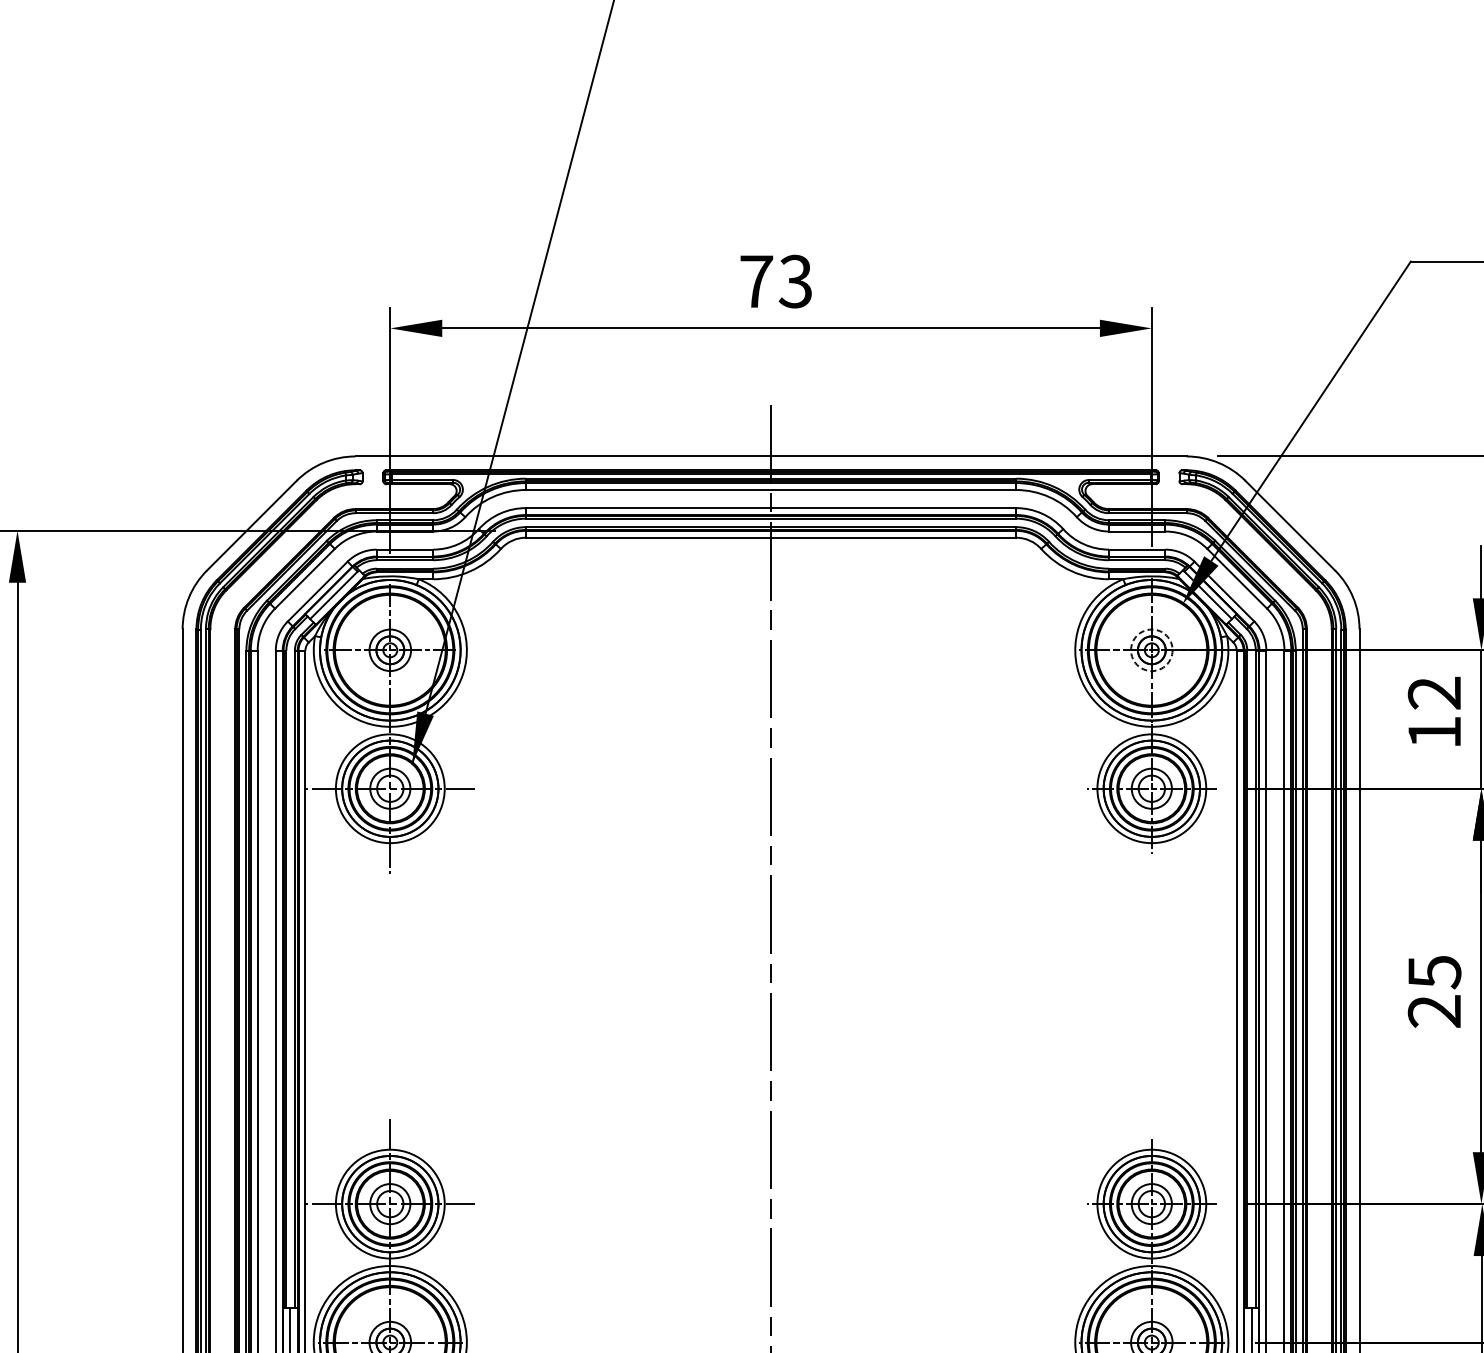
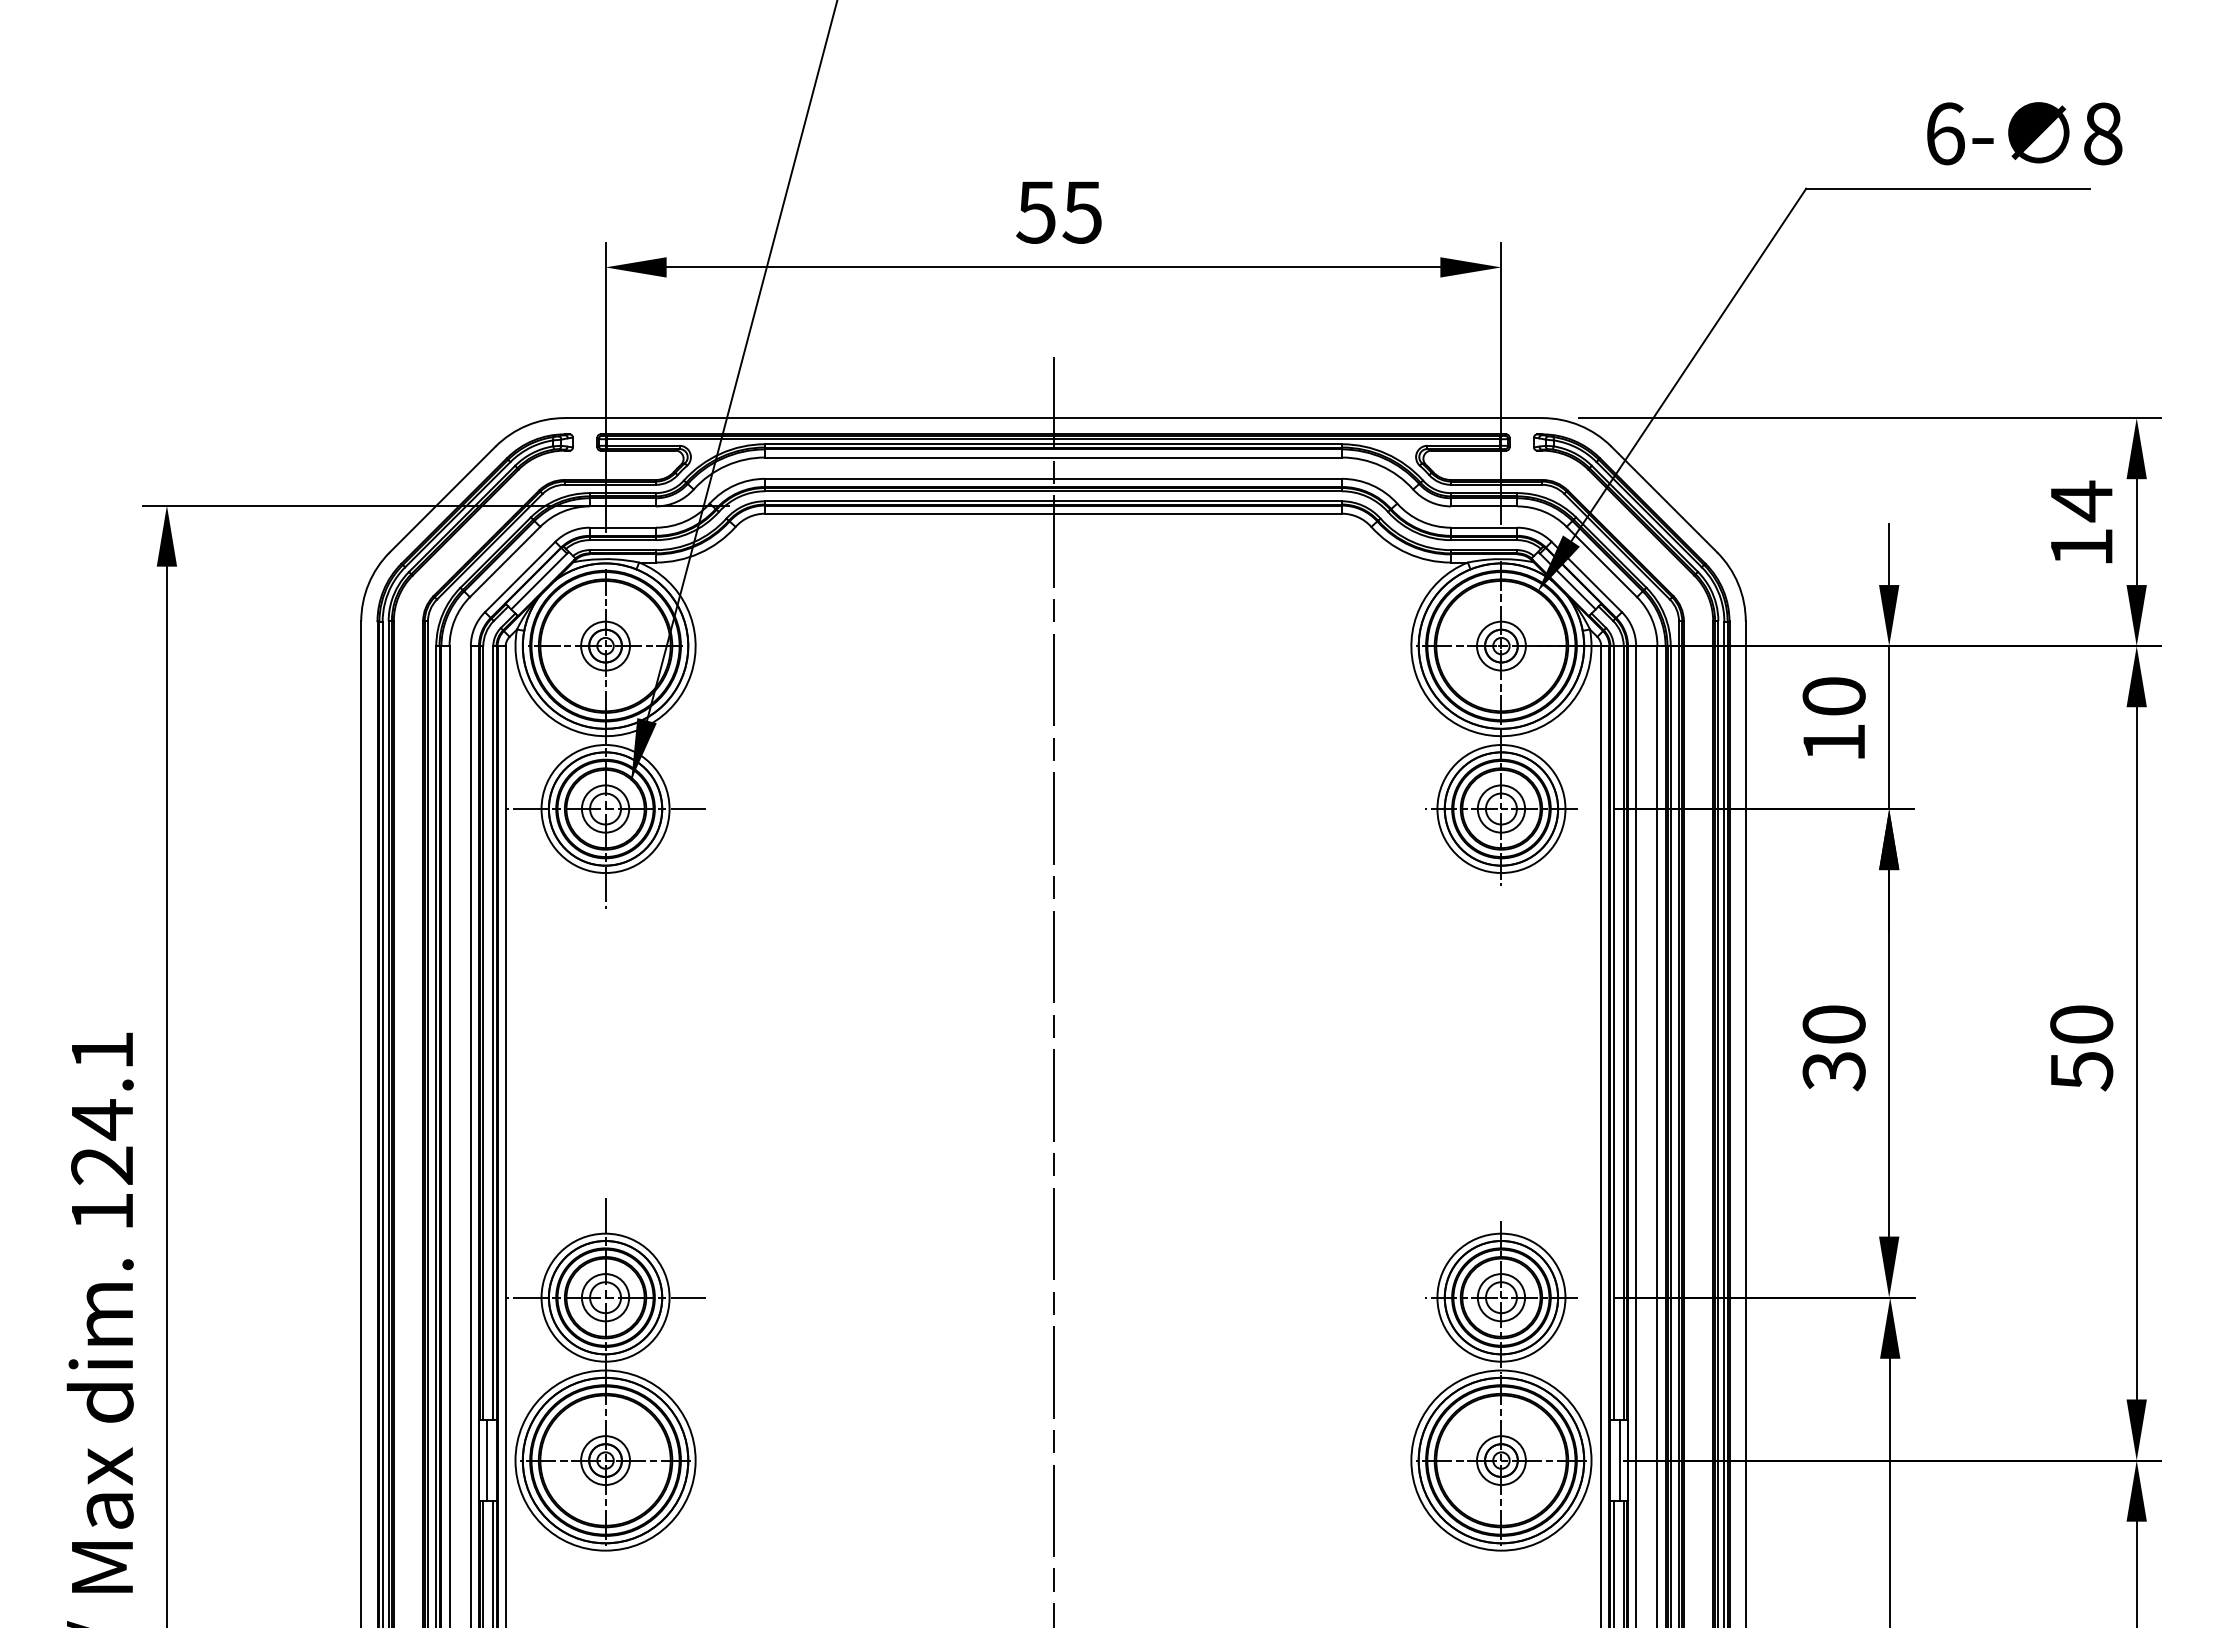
text: (775, 280) -> (1058, 211), 73 -> 55
circle: (1151, 649) -> (1501, 645), dashed -> solid
text: (1434, 693) -> (1833, 696), 12 -> 10
text: (1434, 992) -> (1833, 1048), 25 -> 30

